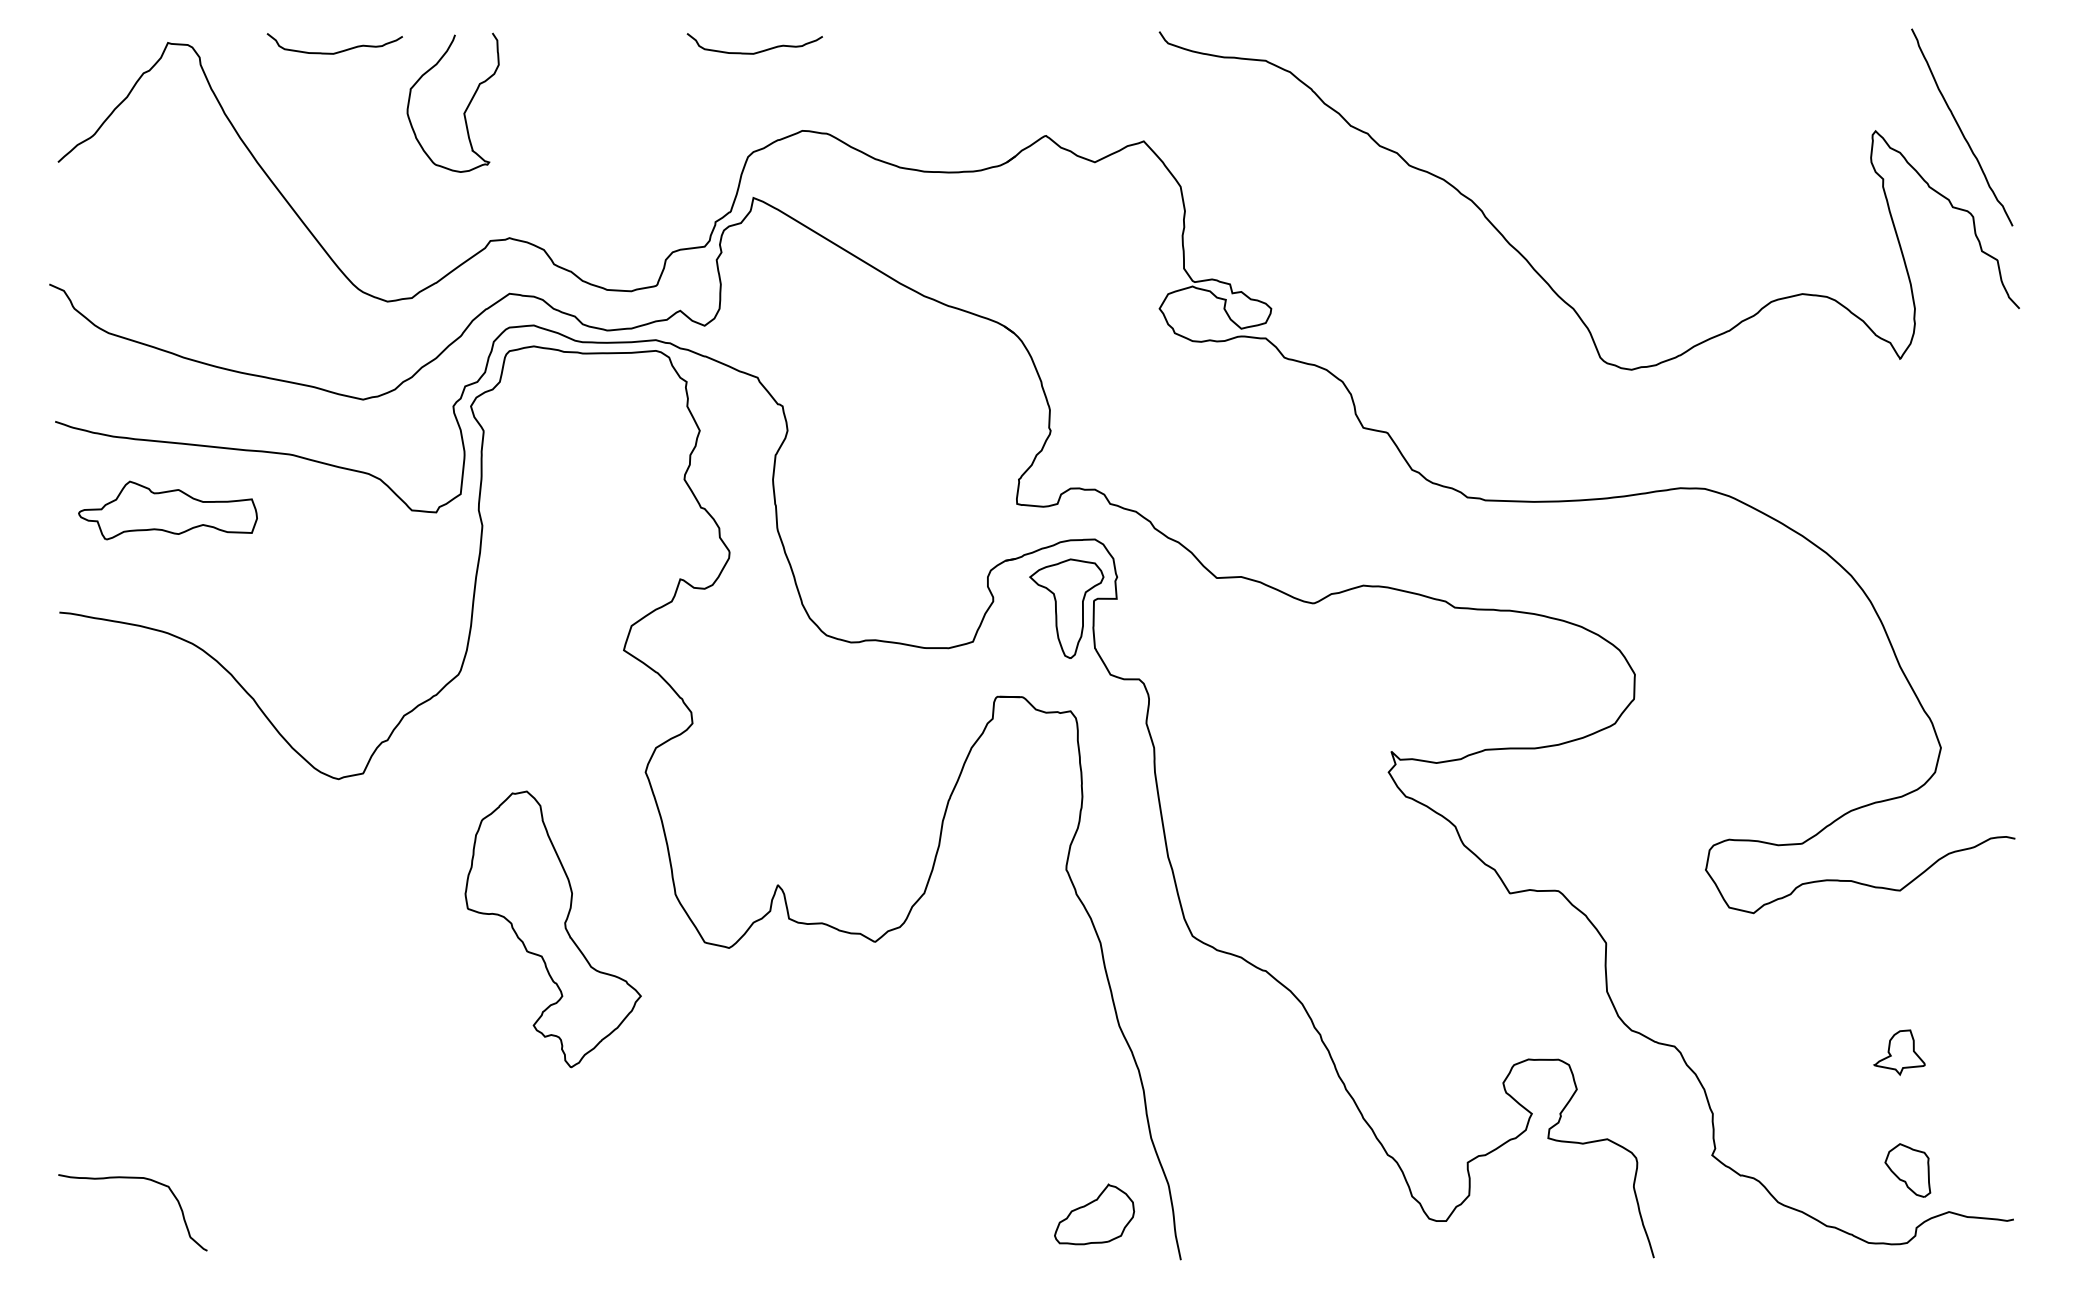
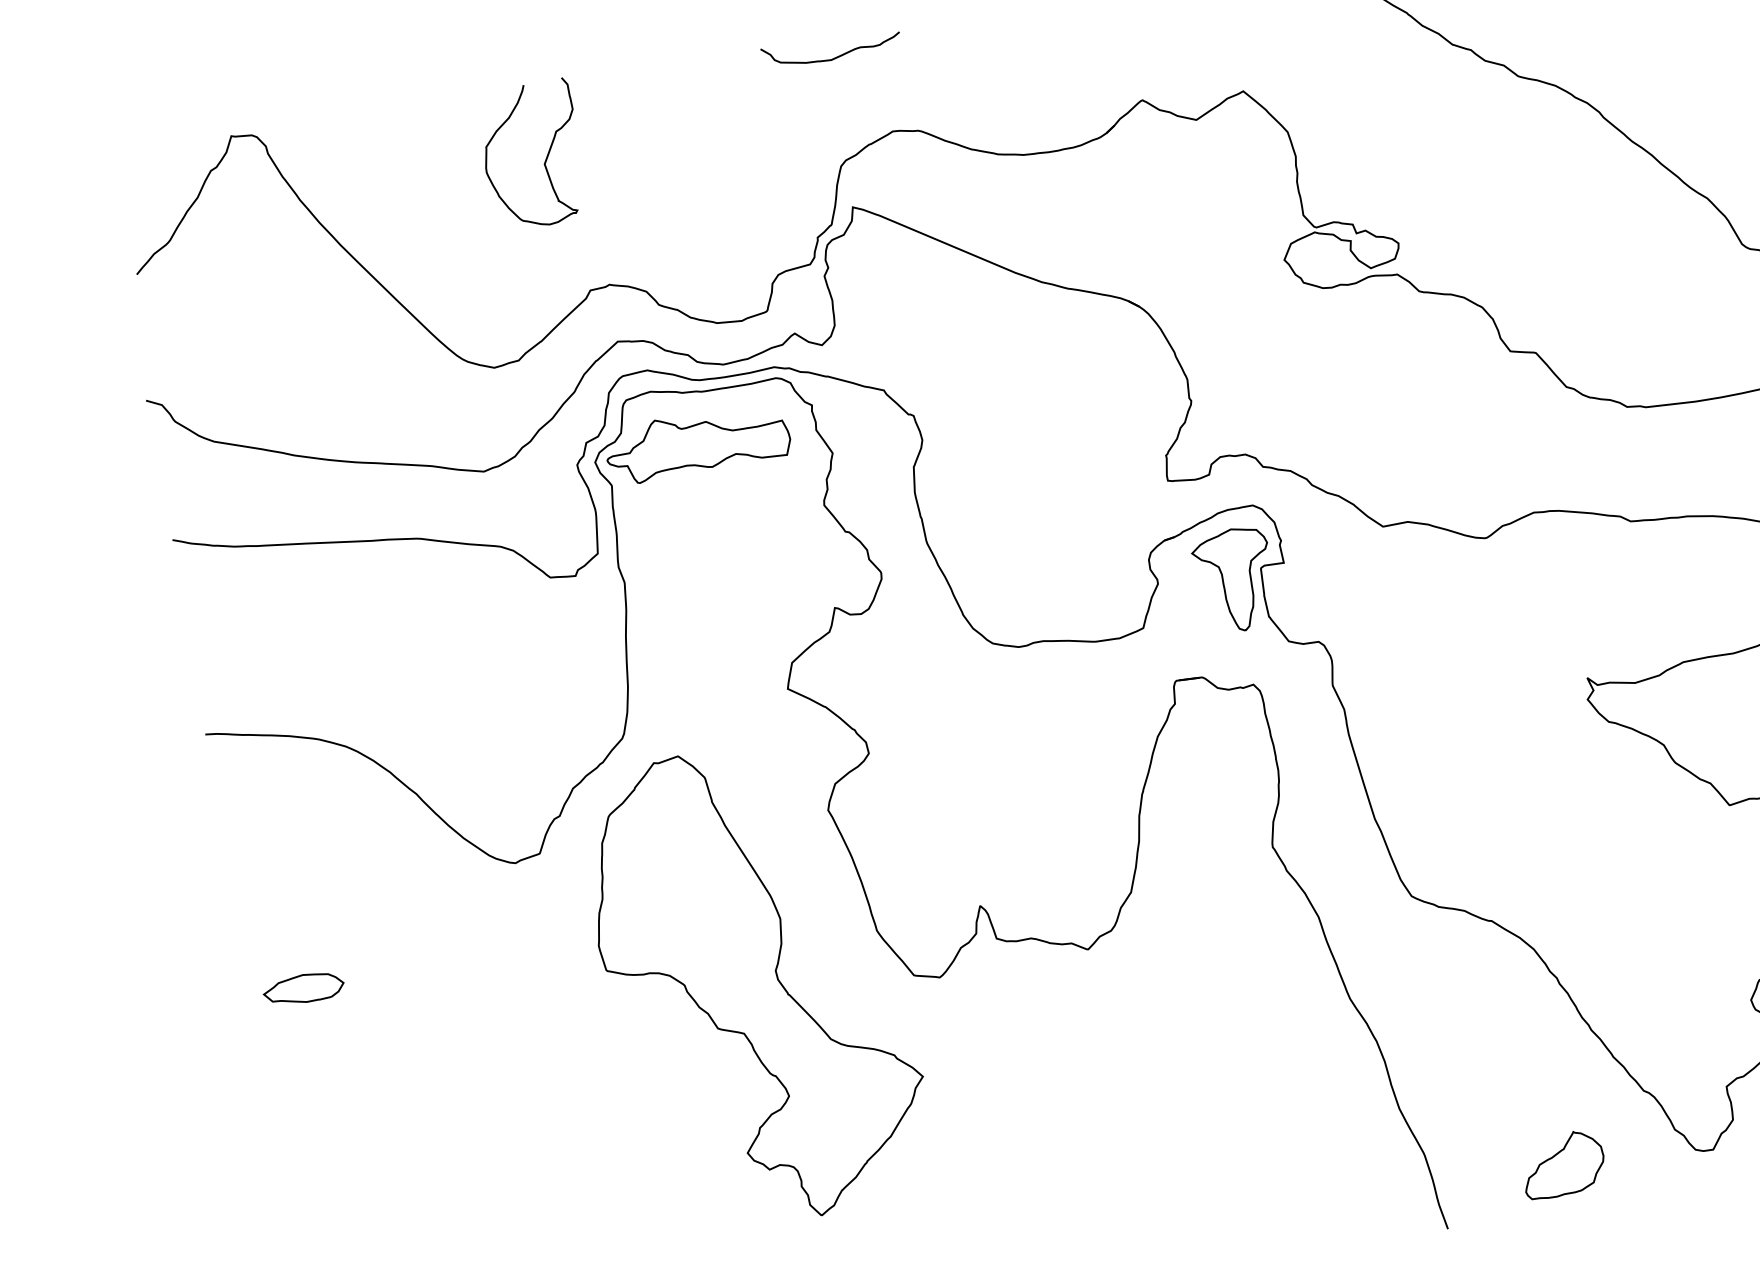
curve: (337, 51) -> (405, 119), removed
part: (167, 510) -> (697, 444), moved
part: (118, 869) -> (304, 988), added
part: (553, 929) -> (757, 984), size x1.67
part: (1094, 1214) -> (1563, 1164), moved

